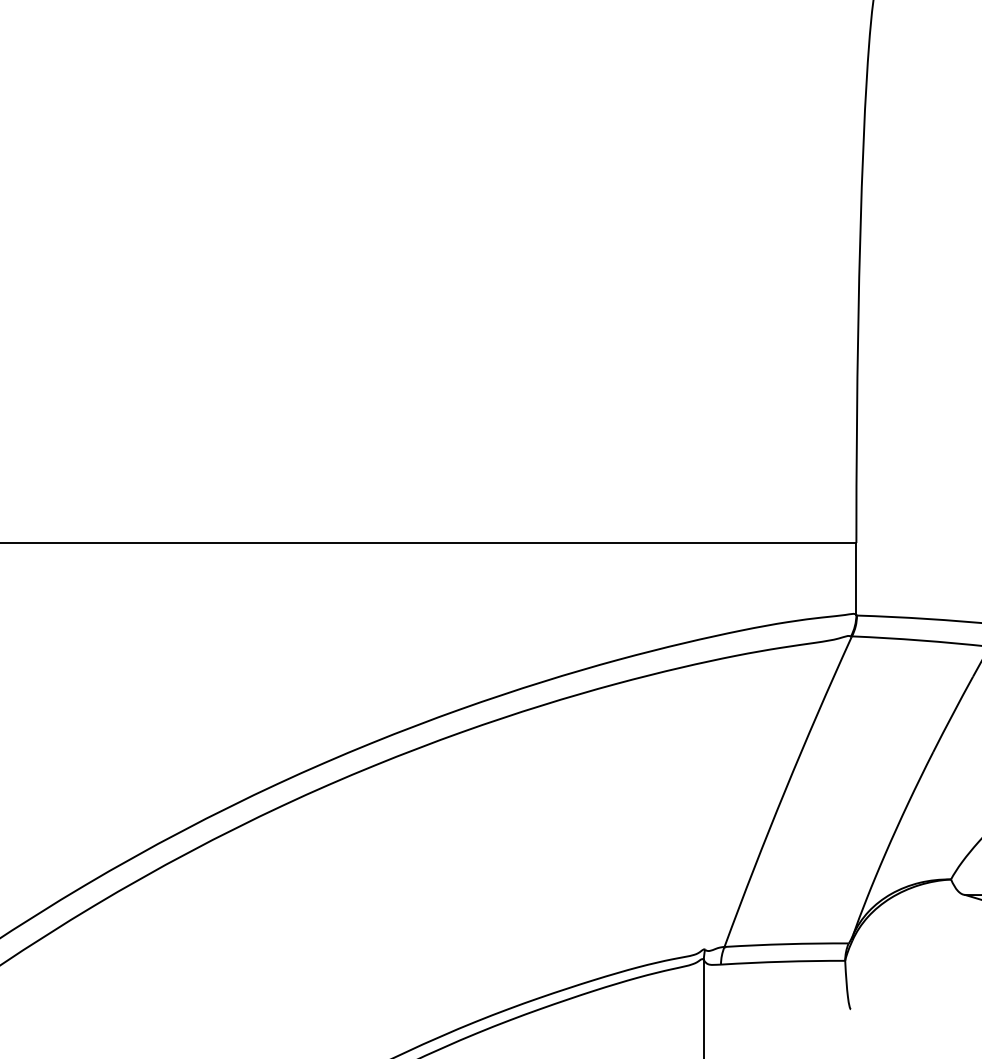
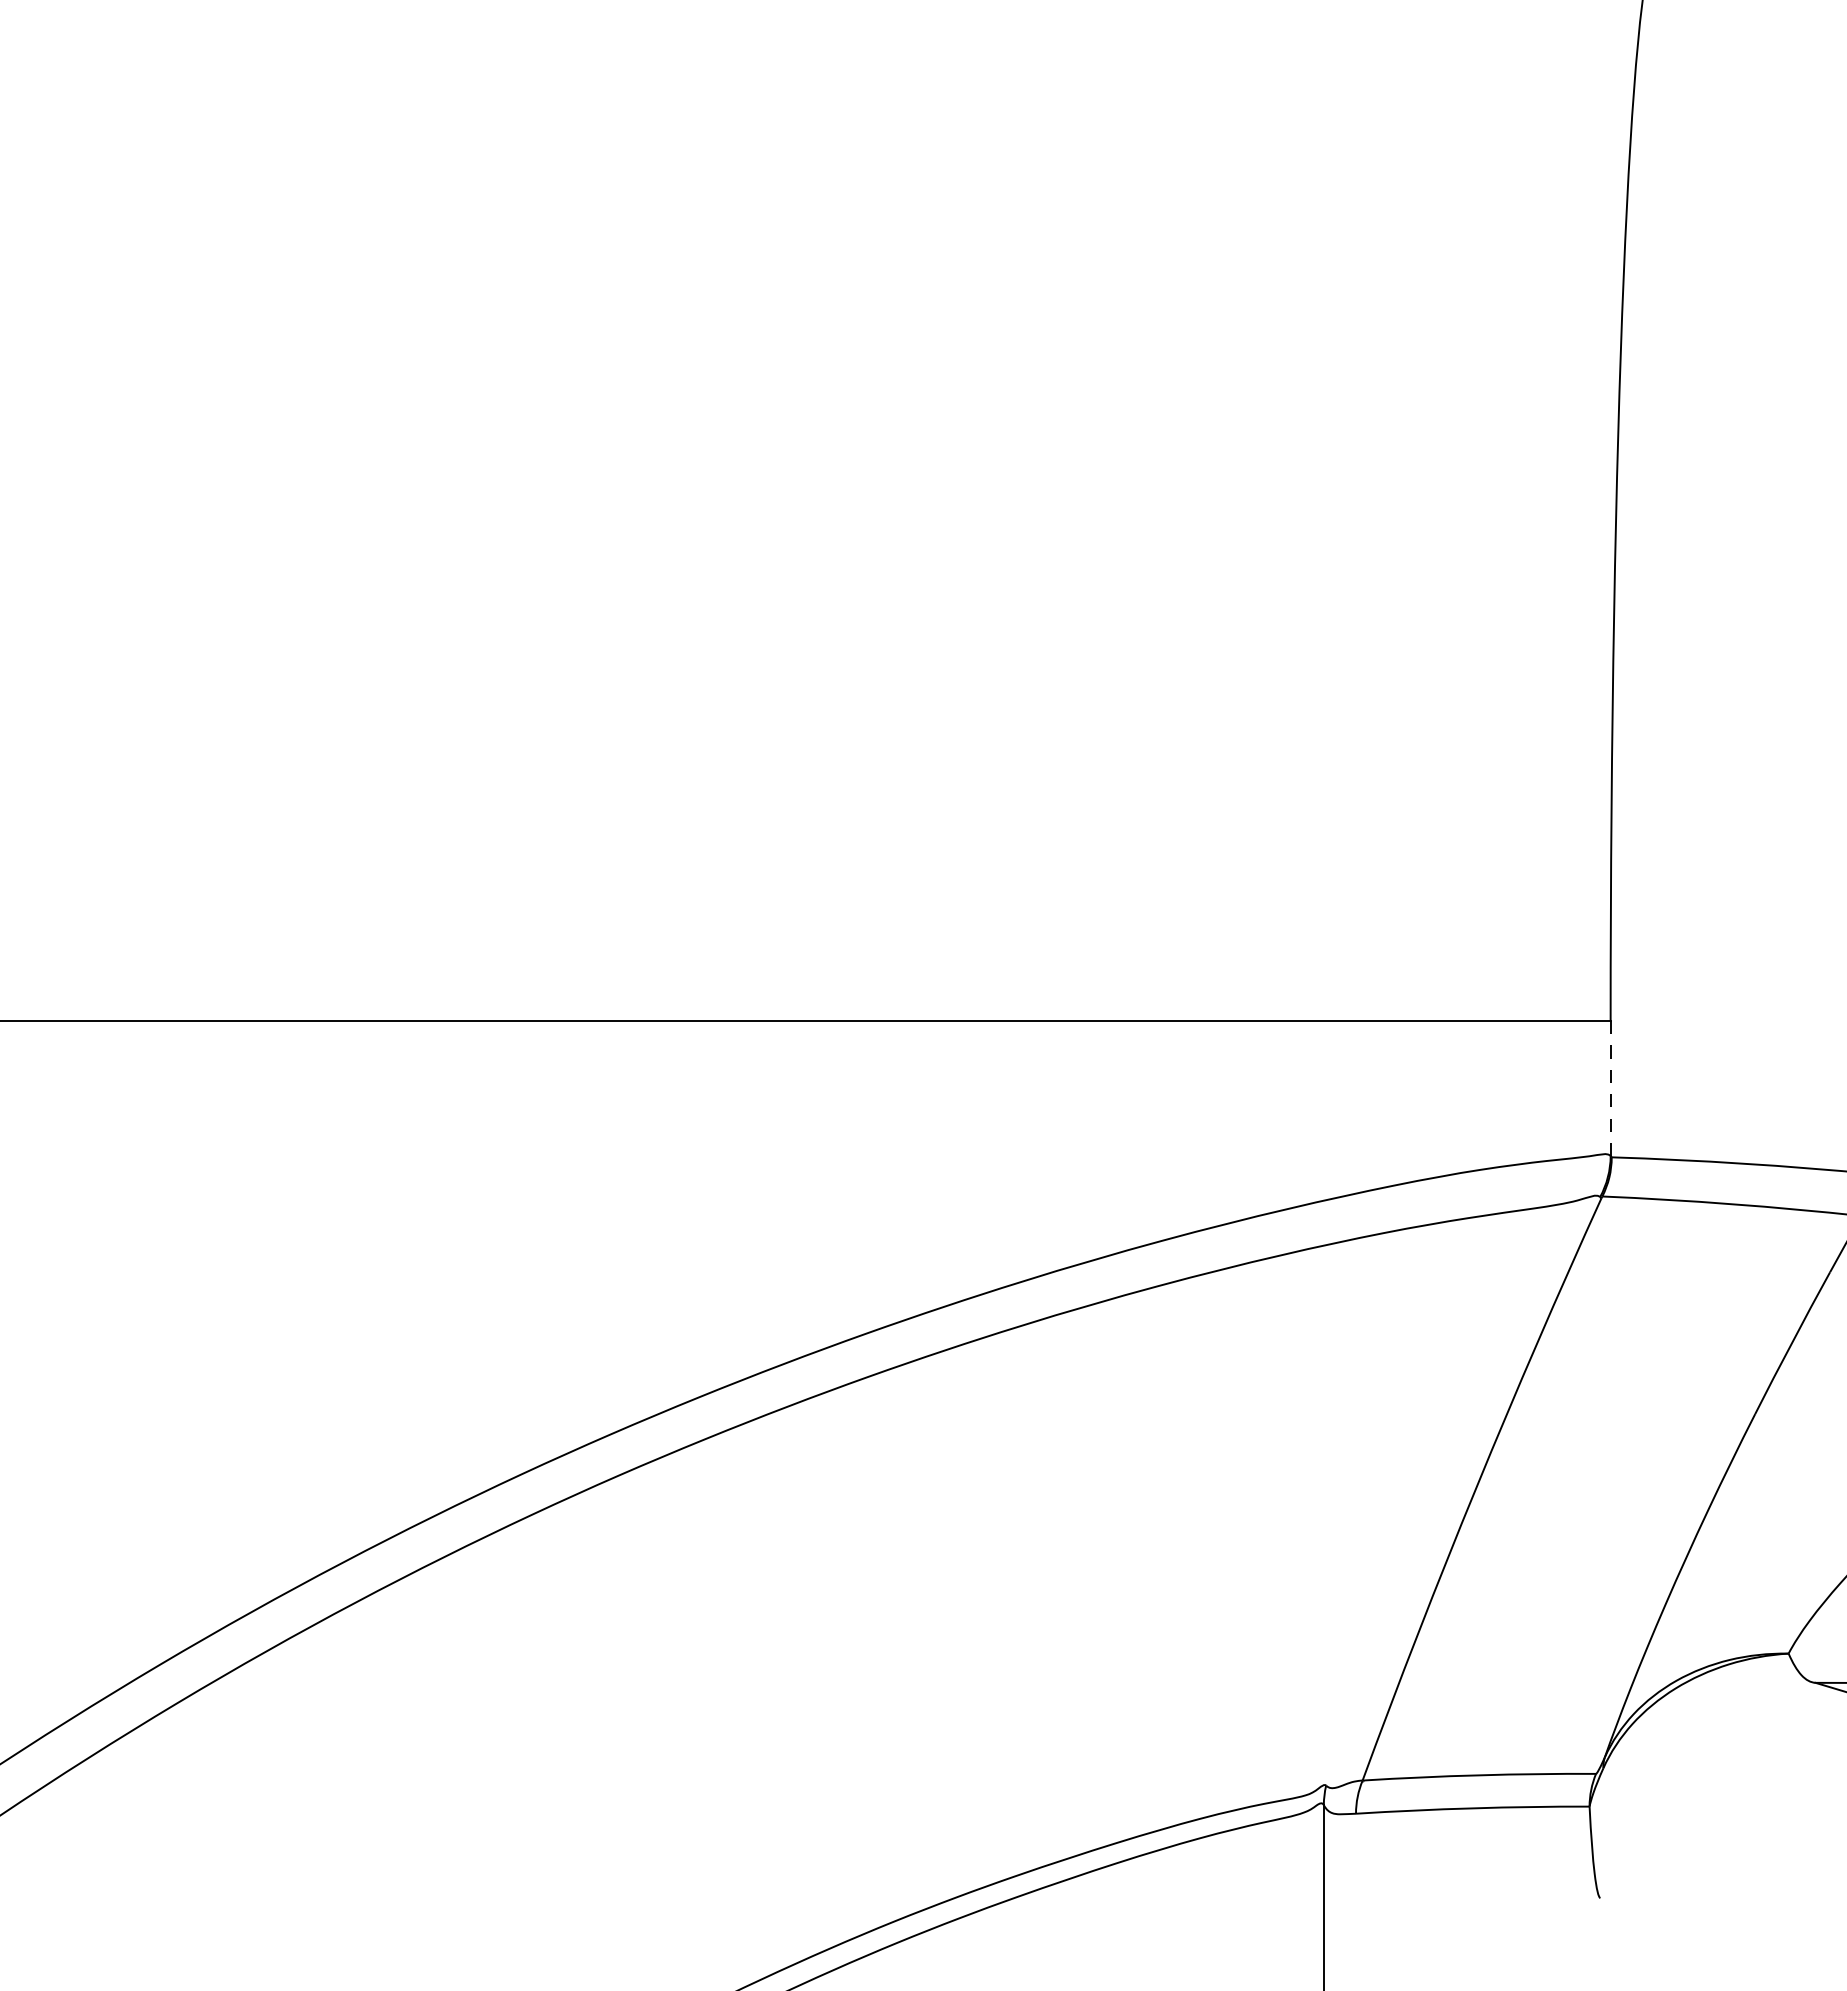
line: (856, 578) -> (1610, 1087), solid -> dashed

